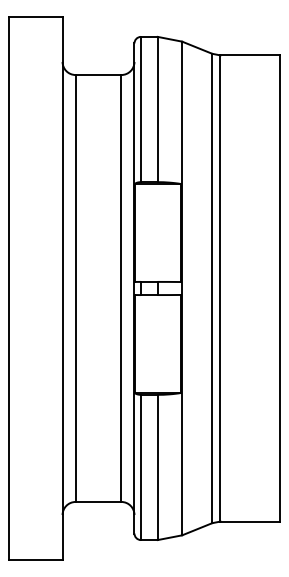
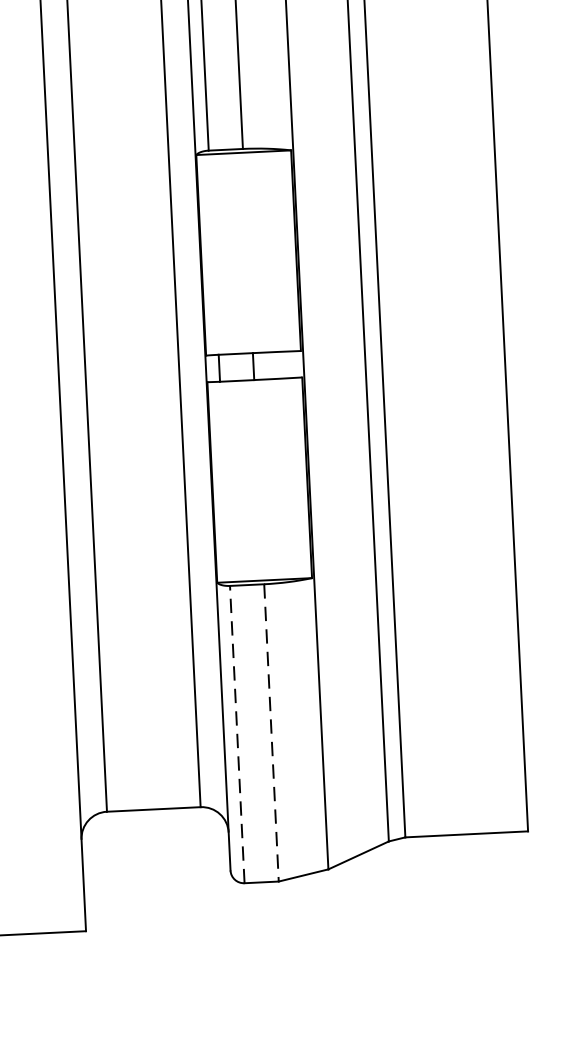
line: (141, 467) -> (238, 734), solid -> dashed
line: (157, 467) -> (271, 733), solid -> dashed

